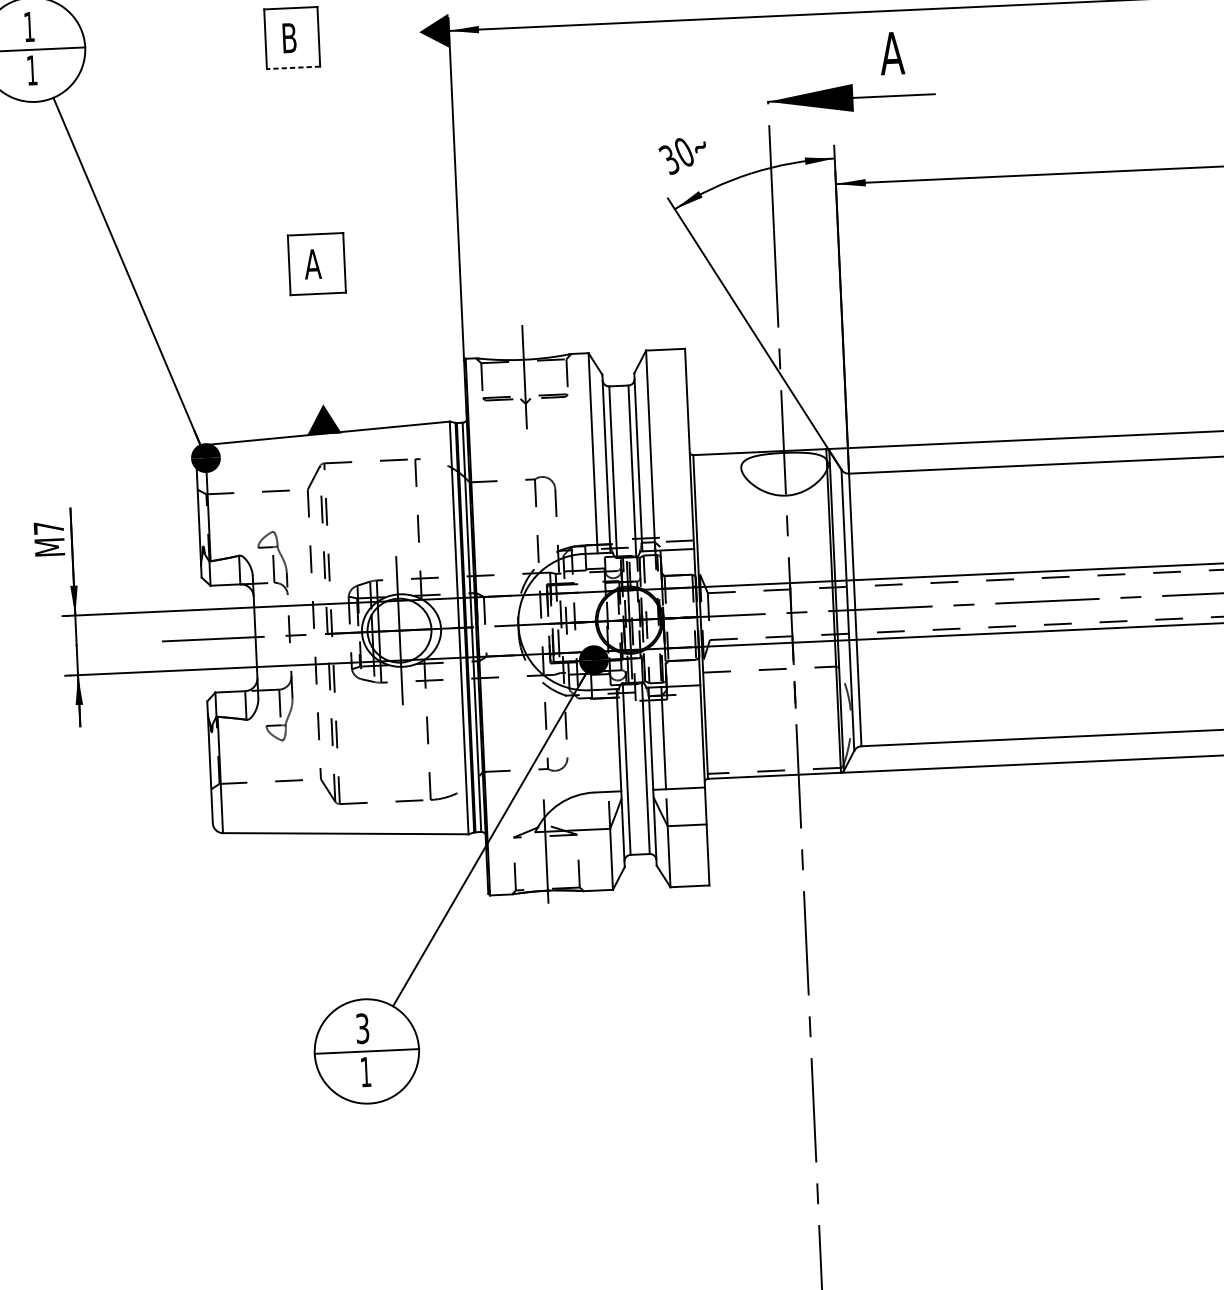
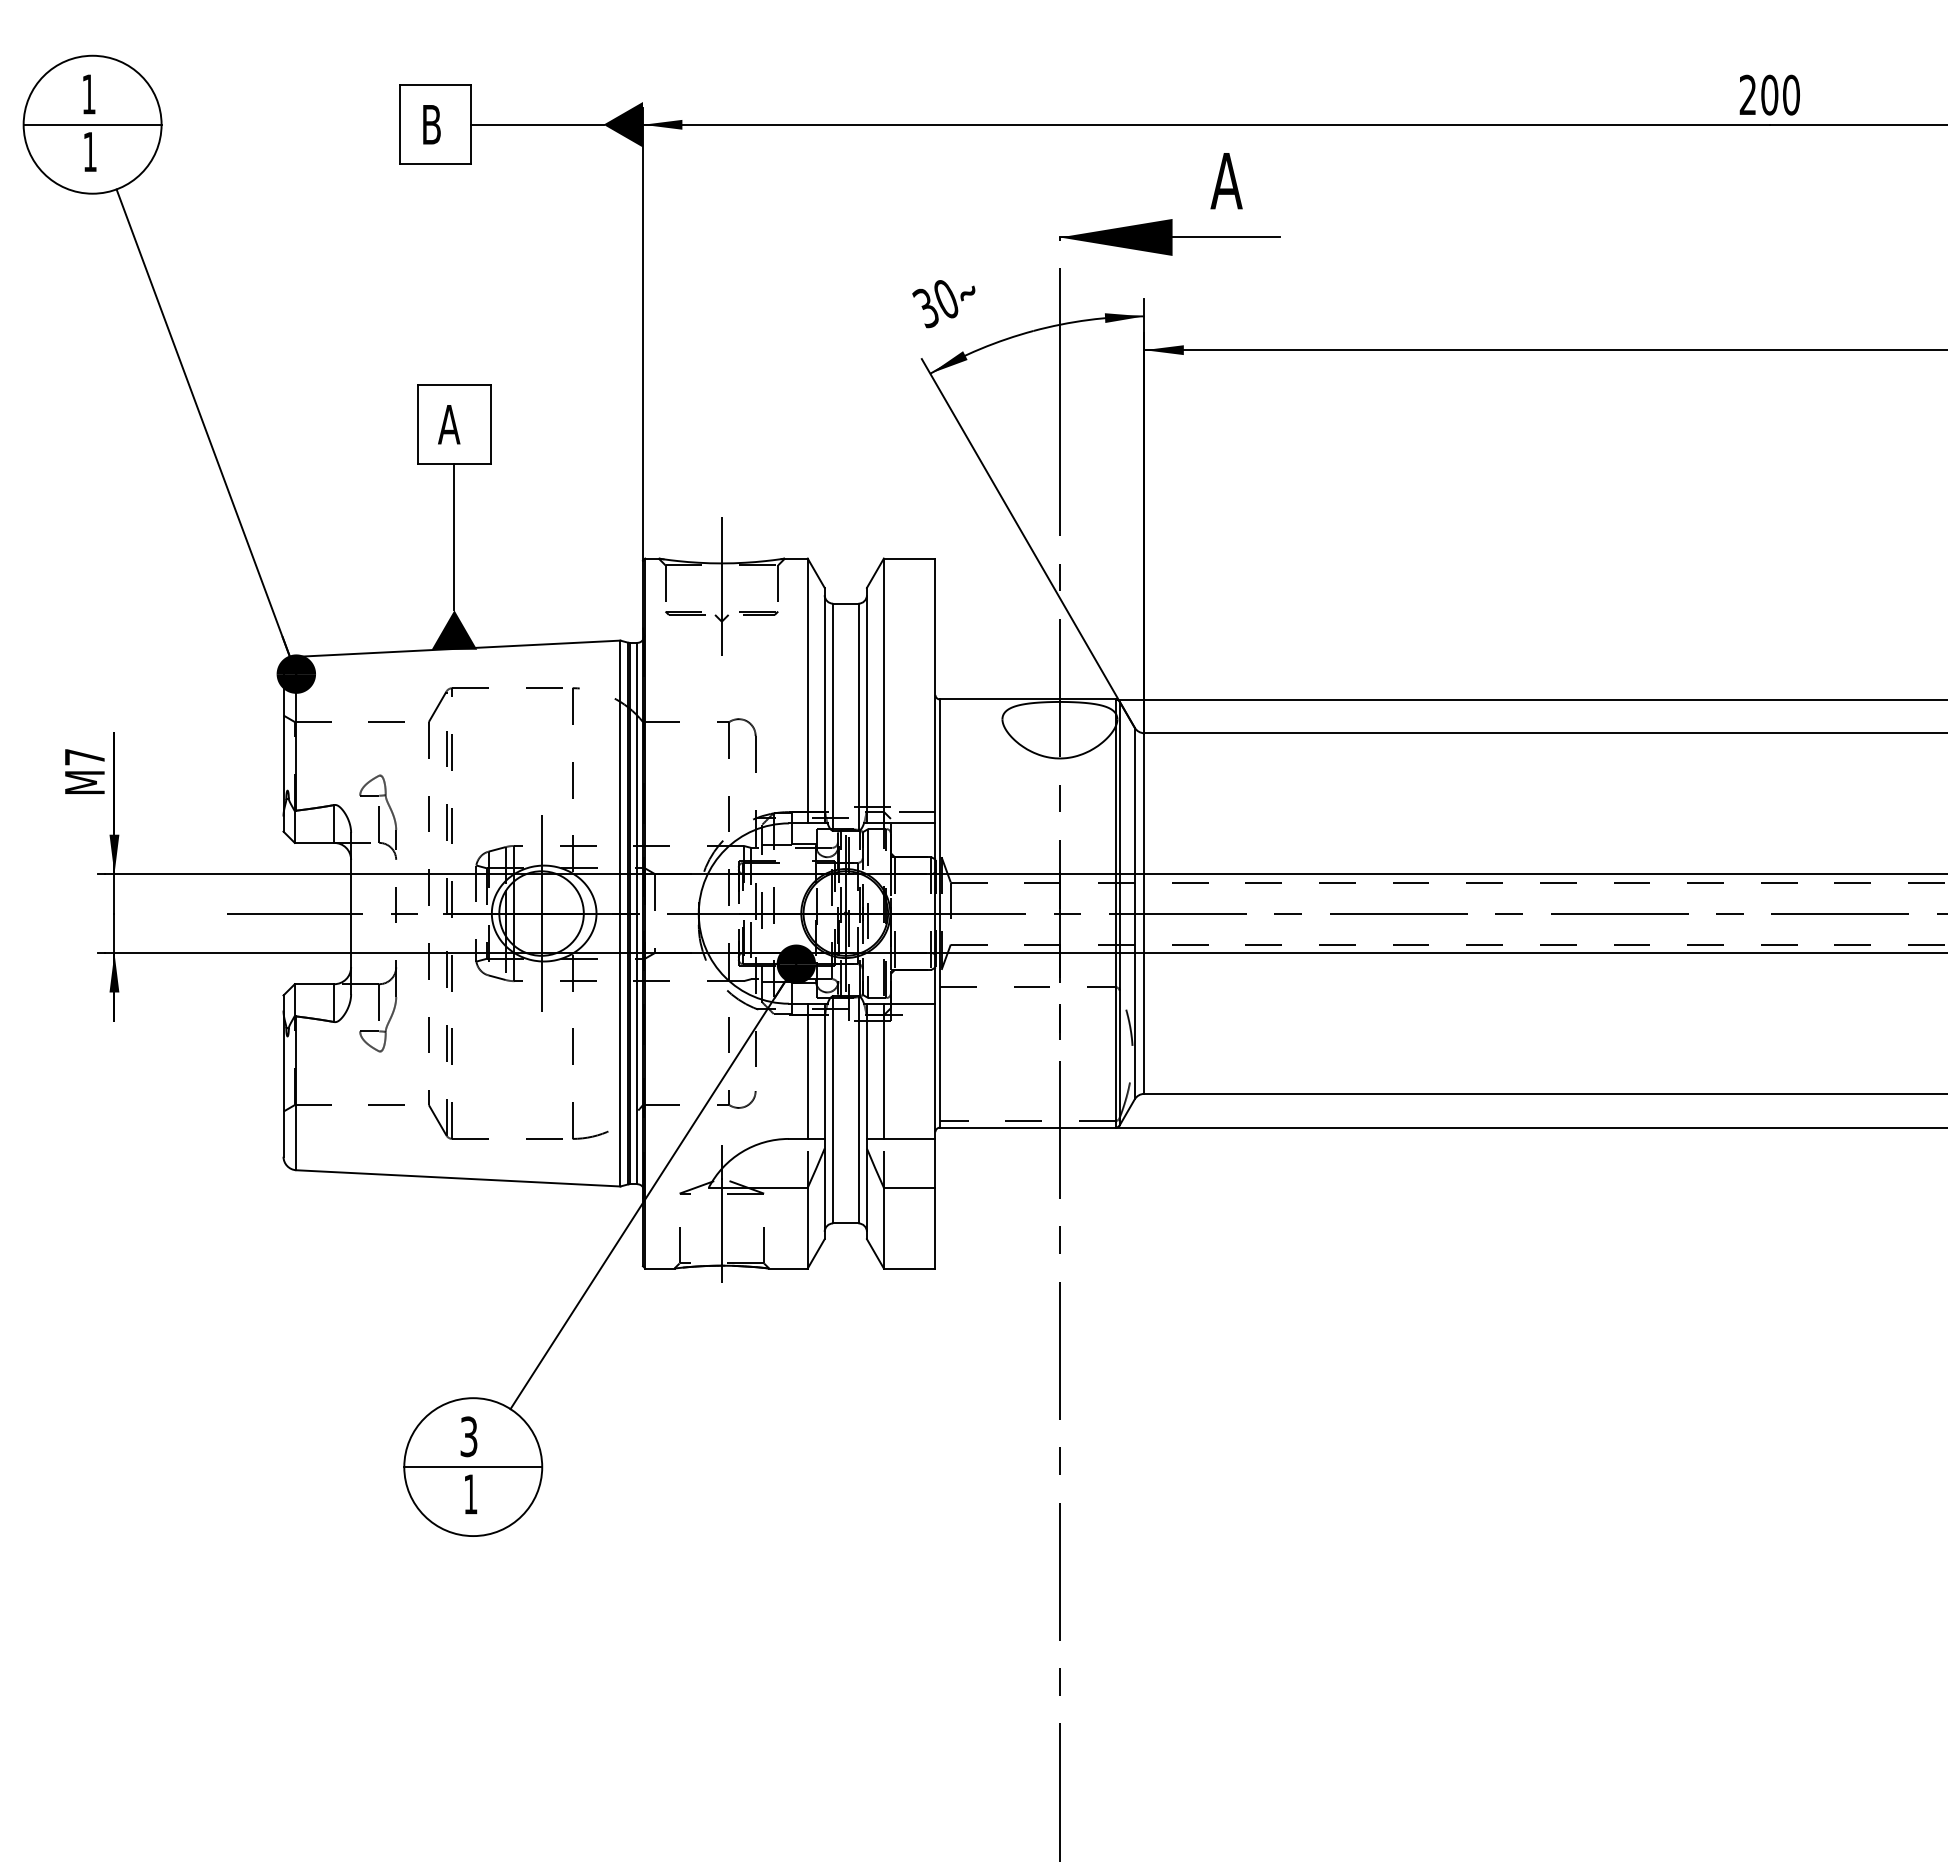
line: (368, 34) -> (536, 124), added
line: (292, 68) -> (434, 164), dashed -> solid
line: (320, 349) -> (454, 537), added
line: (605, 740) -> (807, 1070), added

